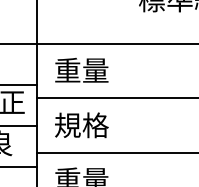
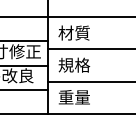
text: (80, 69) -> (73, 32), 重量 -> 材質

